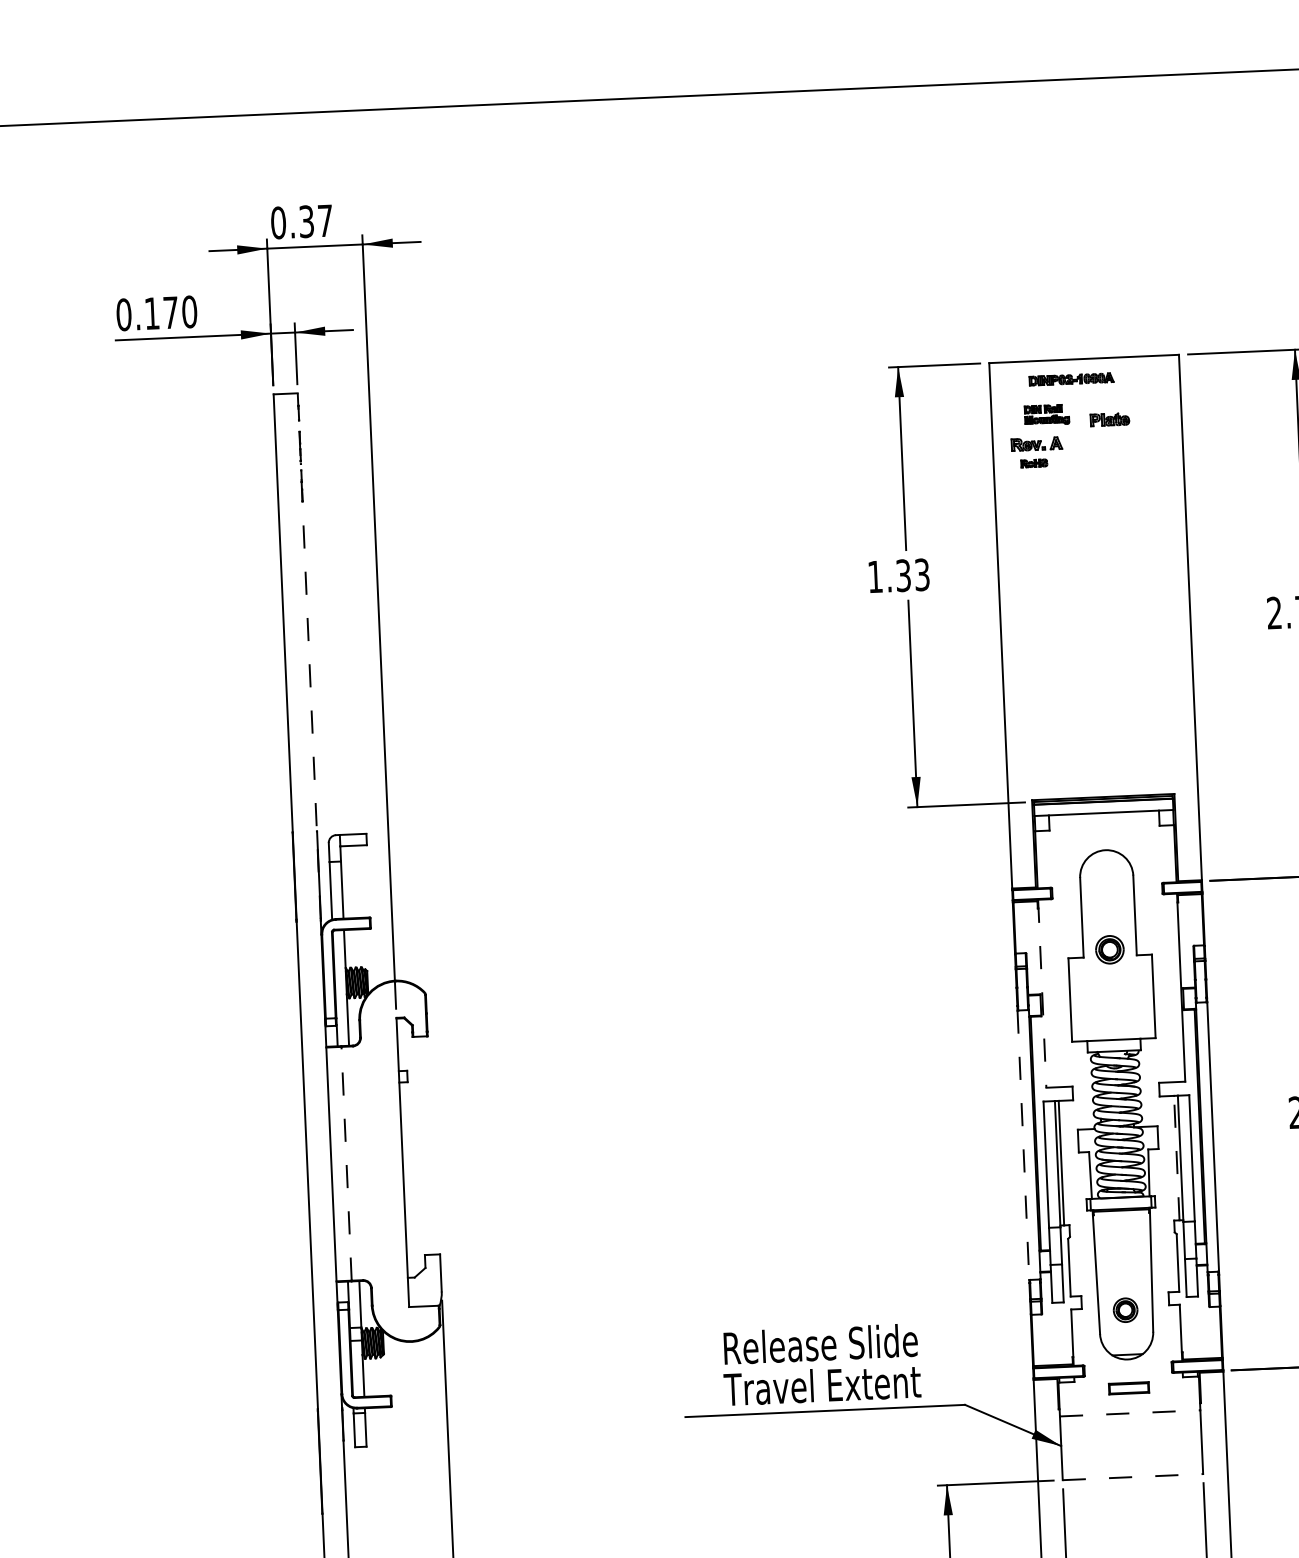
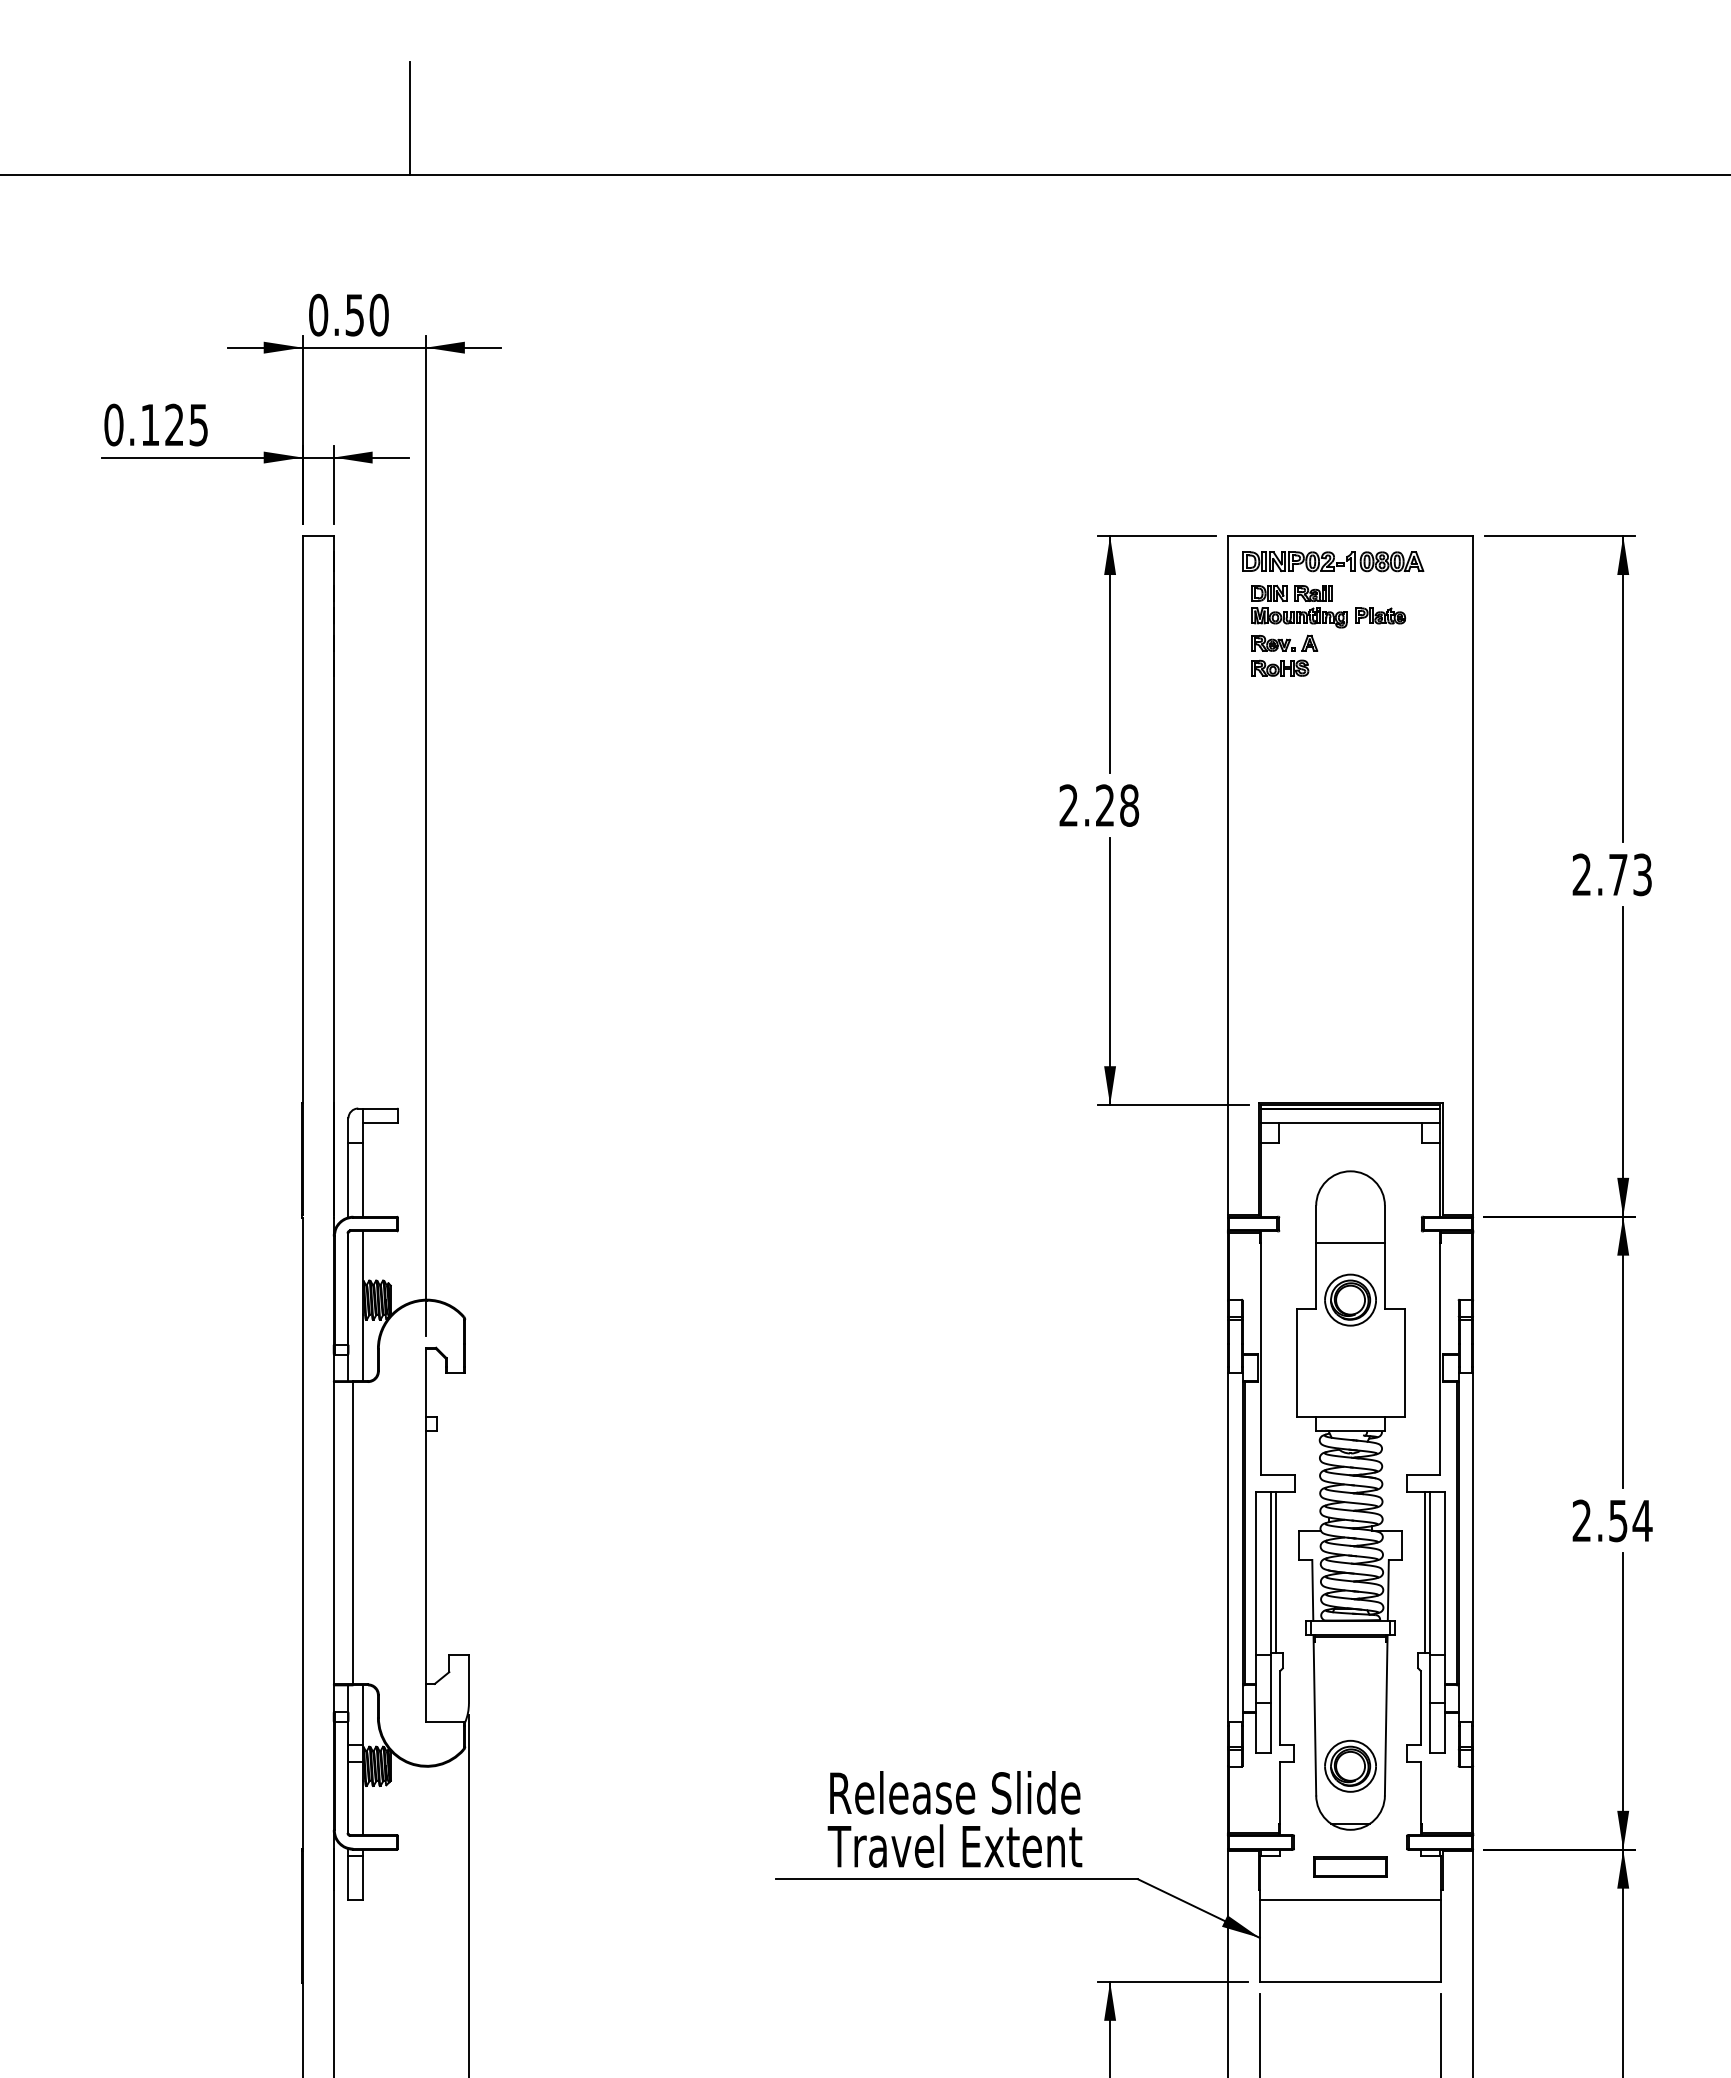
line: (343, 67) -> (410, 118), added
text: (316, 220) -> (367, 314), 0.37 -> 0.50
text: (180, 311) -> (186, 424), 0.170 -> 0.125
part: (1071, 379) -> (1333, 561), size x1.67
part: (1047, 415) -> (1299, 606), size x1.67
part: (1034, 462) -> (1280, 667), size x1.67
text: (899, 575) -> (1099, 805), 1.33 -> 2.28
line: (309, 655) -> (333, 875), dashed -> solid
line: (1107, 905) -> (1350, 1242), added
part: (1109, 949) -> (1350, 1299), size x1.43
line: (1042, 994) -> (1260, 1353), dashed -> solid
line: (1023, 1145) -> (1227, 1547), dashed -> solid
line: (1177, 1157) -> (1425, 1572), dashed -> solid
line: (346, 1163) -> (353, 1532), dashed -> solid
part: (1125, 1309) -> (1350, 1765), size x1.67
part: (1128, 1387) -> (1350, 1866), size x1.43
line: (1130, 1413) -> (1350, 1899), dashed -> solid
line: (1132, 1476) -> (1350, 1981), dashed -> solid

